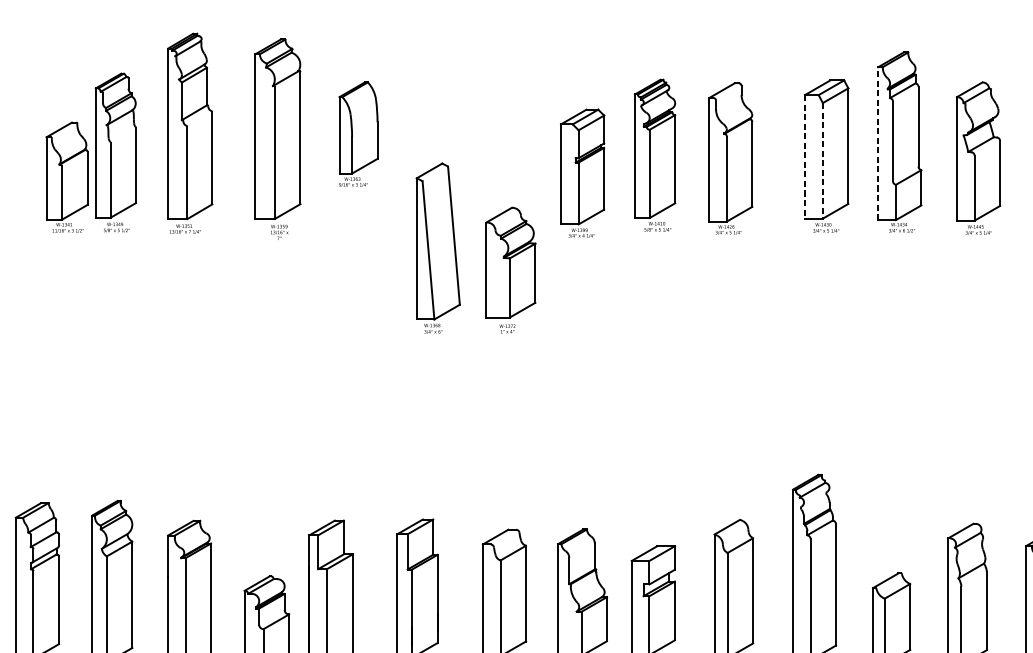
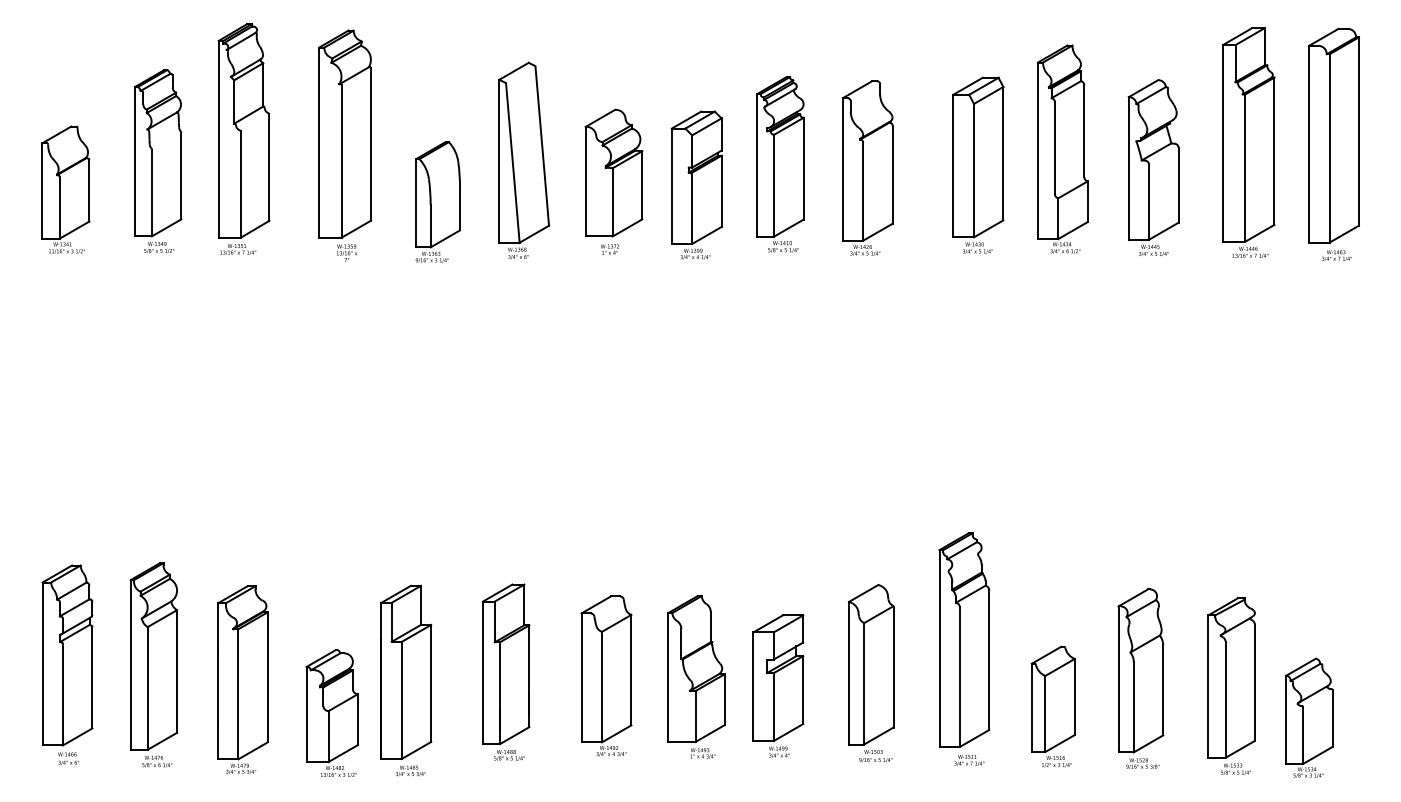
part: (358, 133) -> (438, 201), moved
line: (877, 143) -> (1037, 150), dashed -> solid
line: (805, 157) -> (953, 166), dashed -> solid
line: (822, 160) -> (973, 170), dashed -> solid
part: (66, 177) -> (65, 189), moved
part: (437, 248) -> (523, 160), moved
part: (510, 269) -> (613, 181), moved

